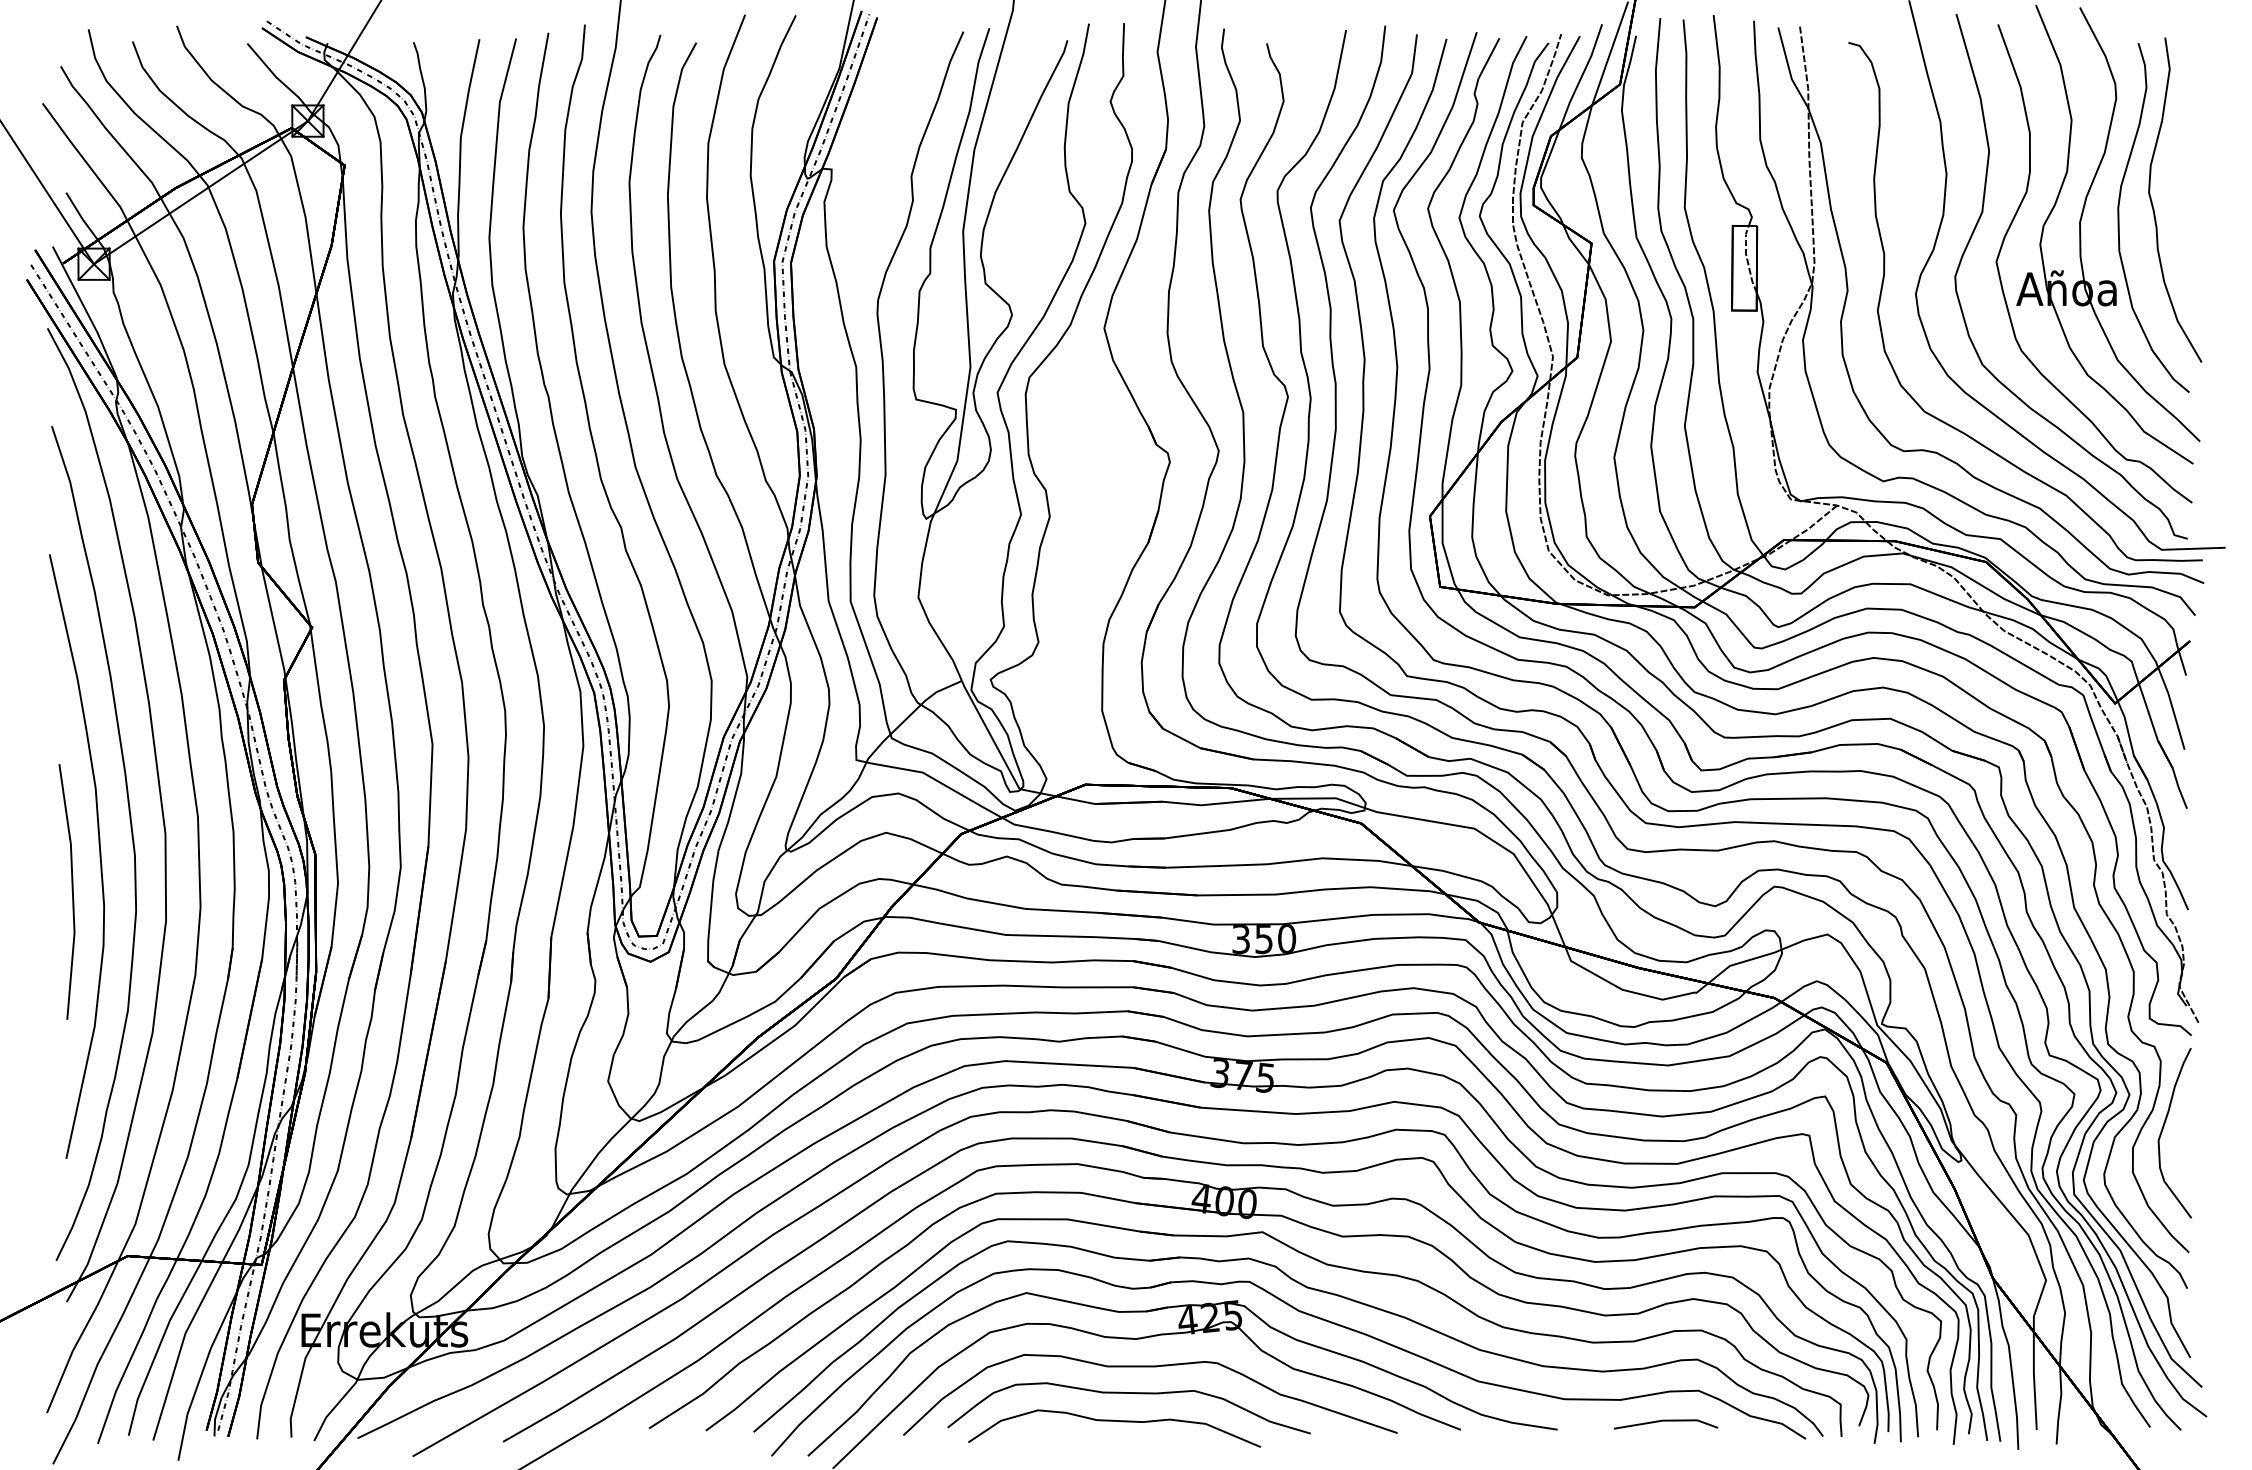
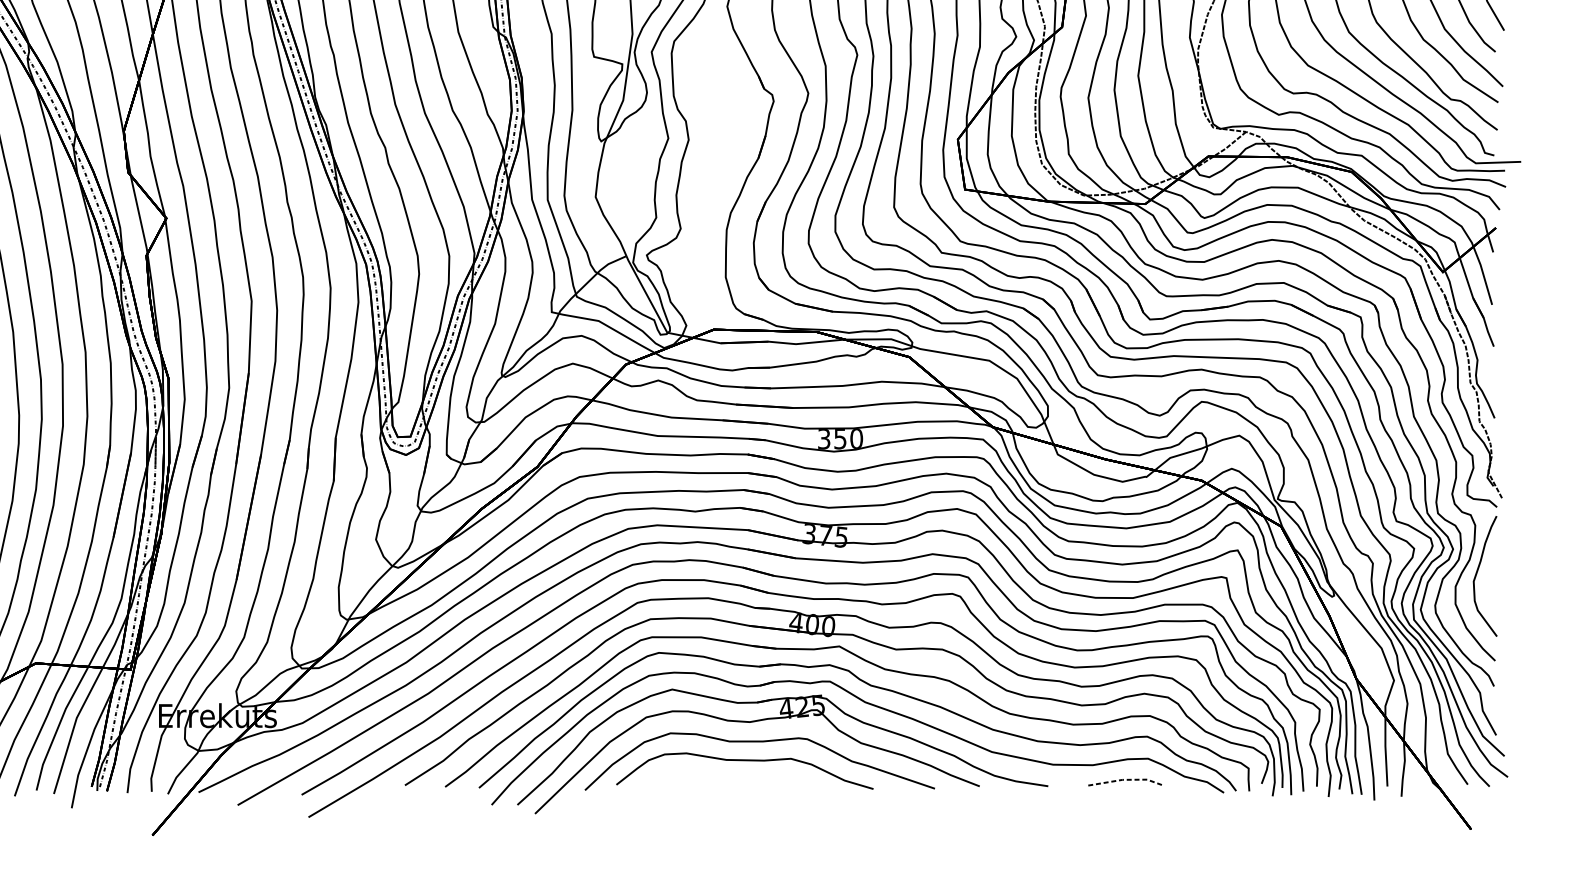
line: (1666, 1420) -> (1125, 779), solid -> dashed
curve: (1114, 1421) -> (734, 780), removed

